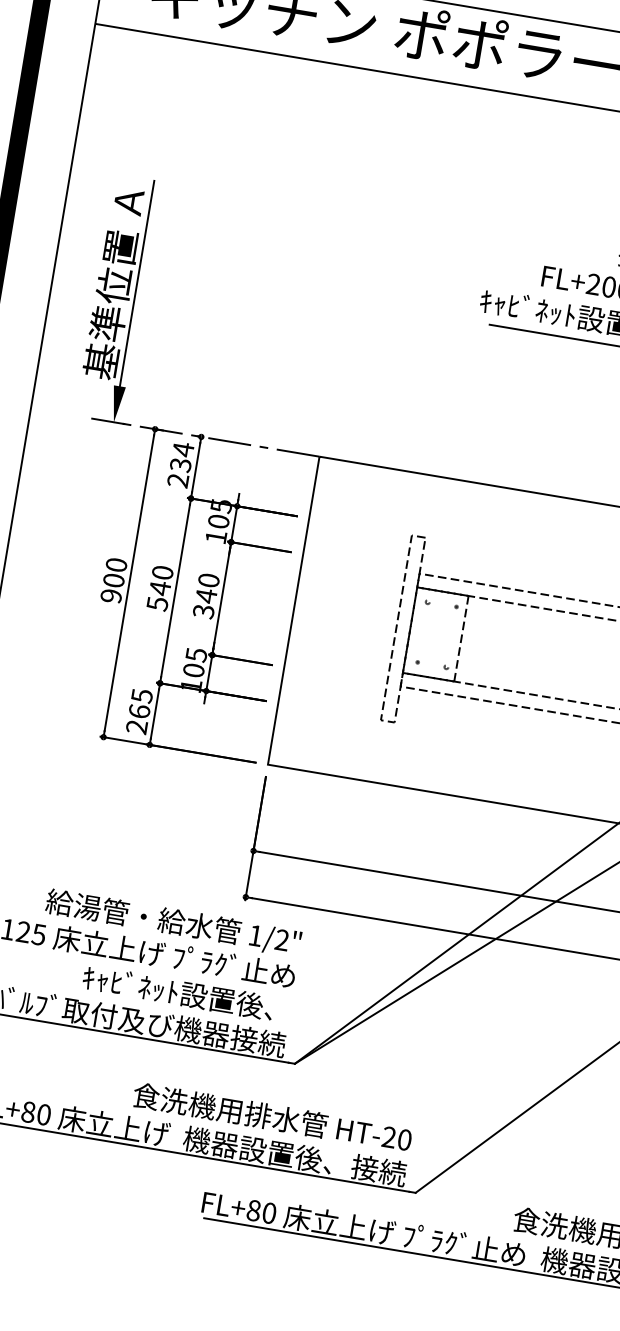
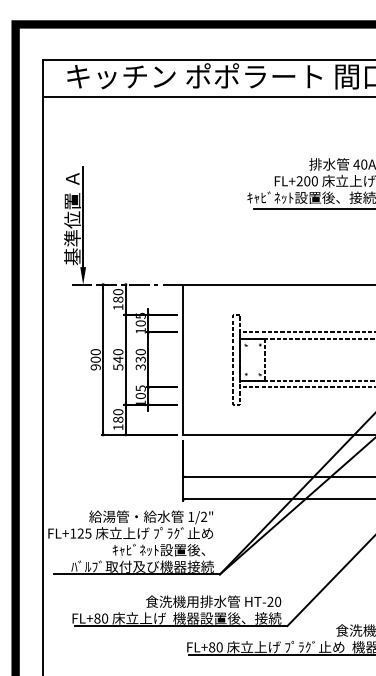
text: (181, 464) -> (118, 299), 234 -> 180
text: (205, 595) -> (140, 359), 340 -> 330
text: (140, 711) -> (118, 419), 265 -> 180

